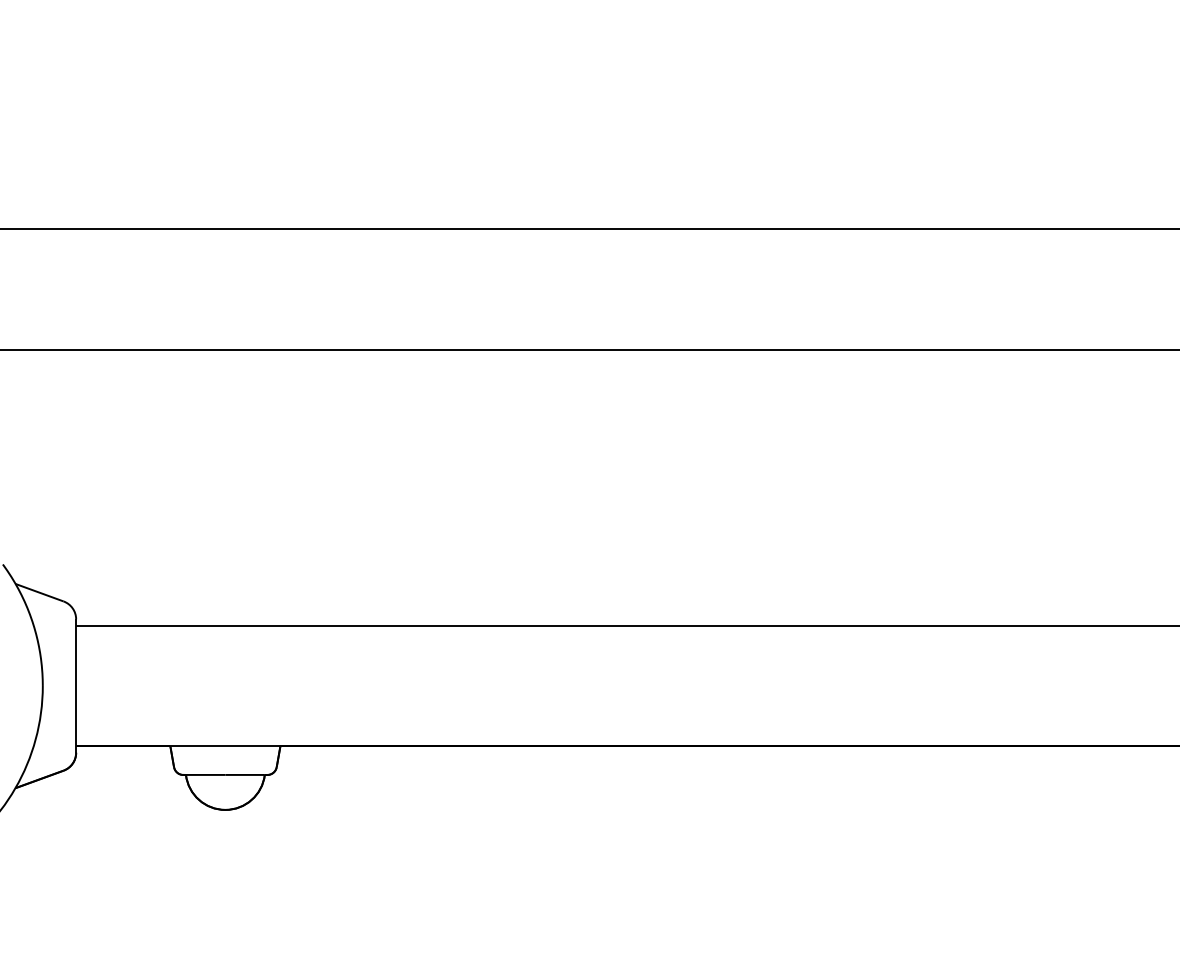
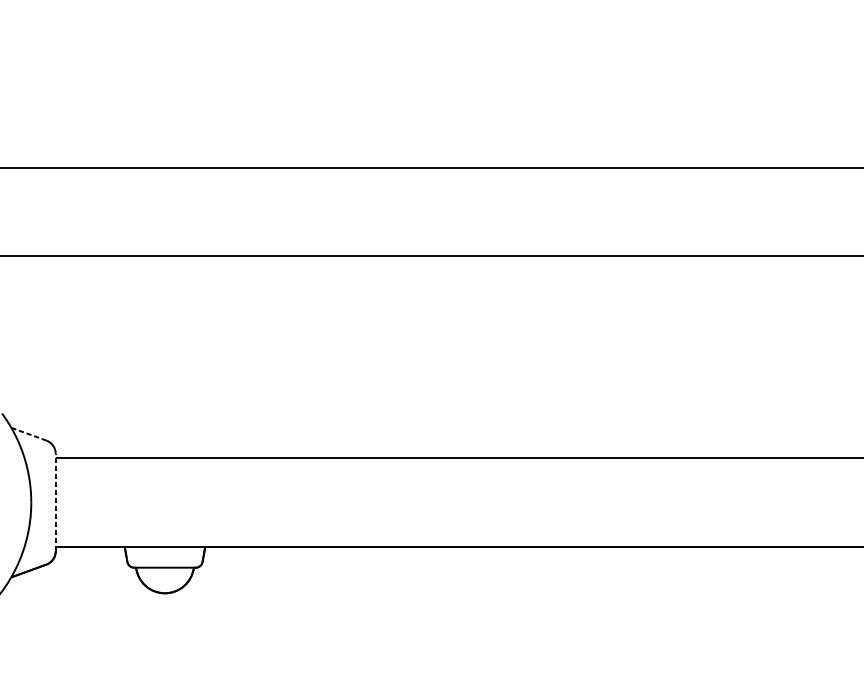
line: (39, 592) -> (28, 434), solid -> dashed
line: (76, 686) -> (55, 502), solid -> dashed

